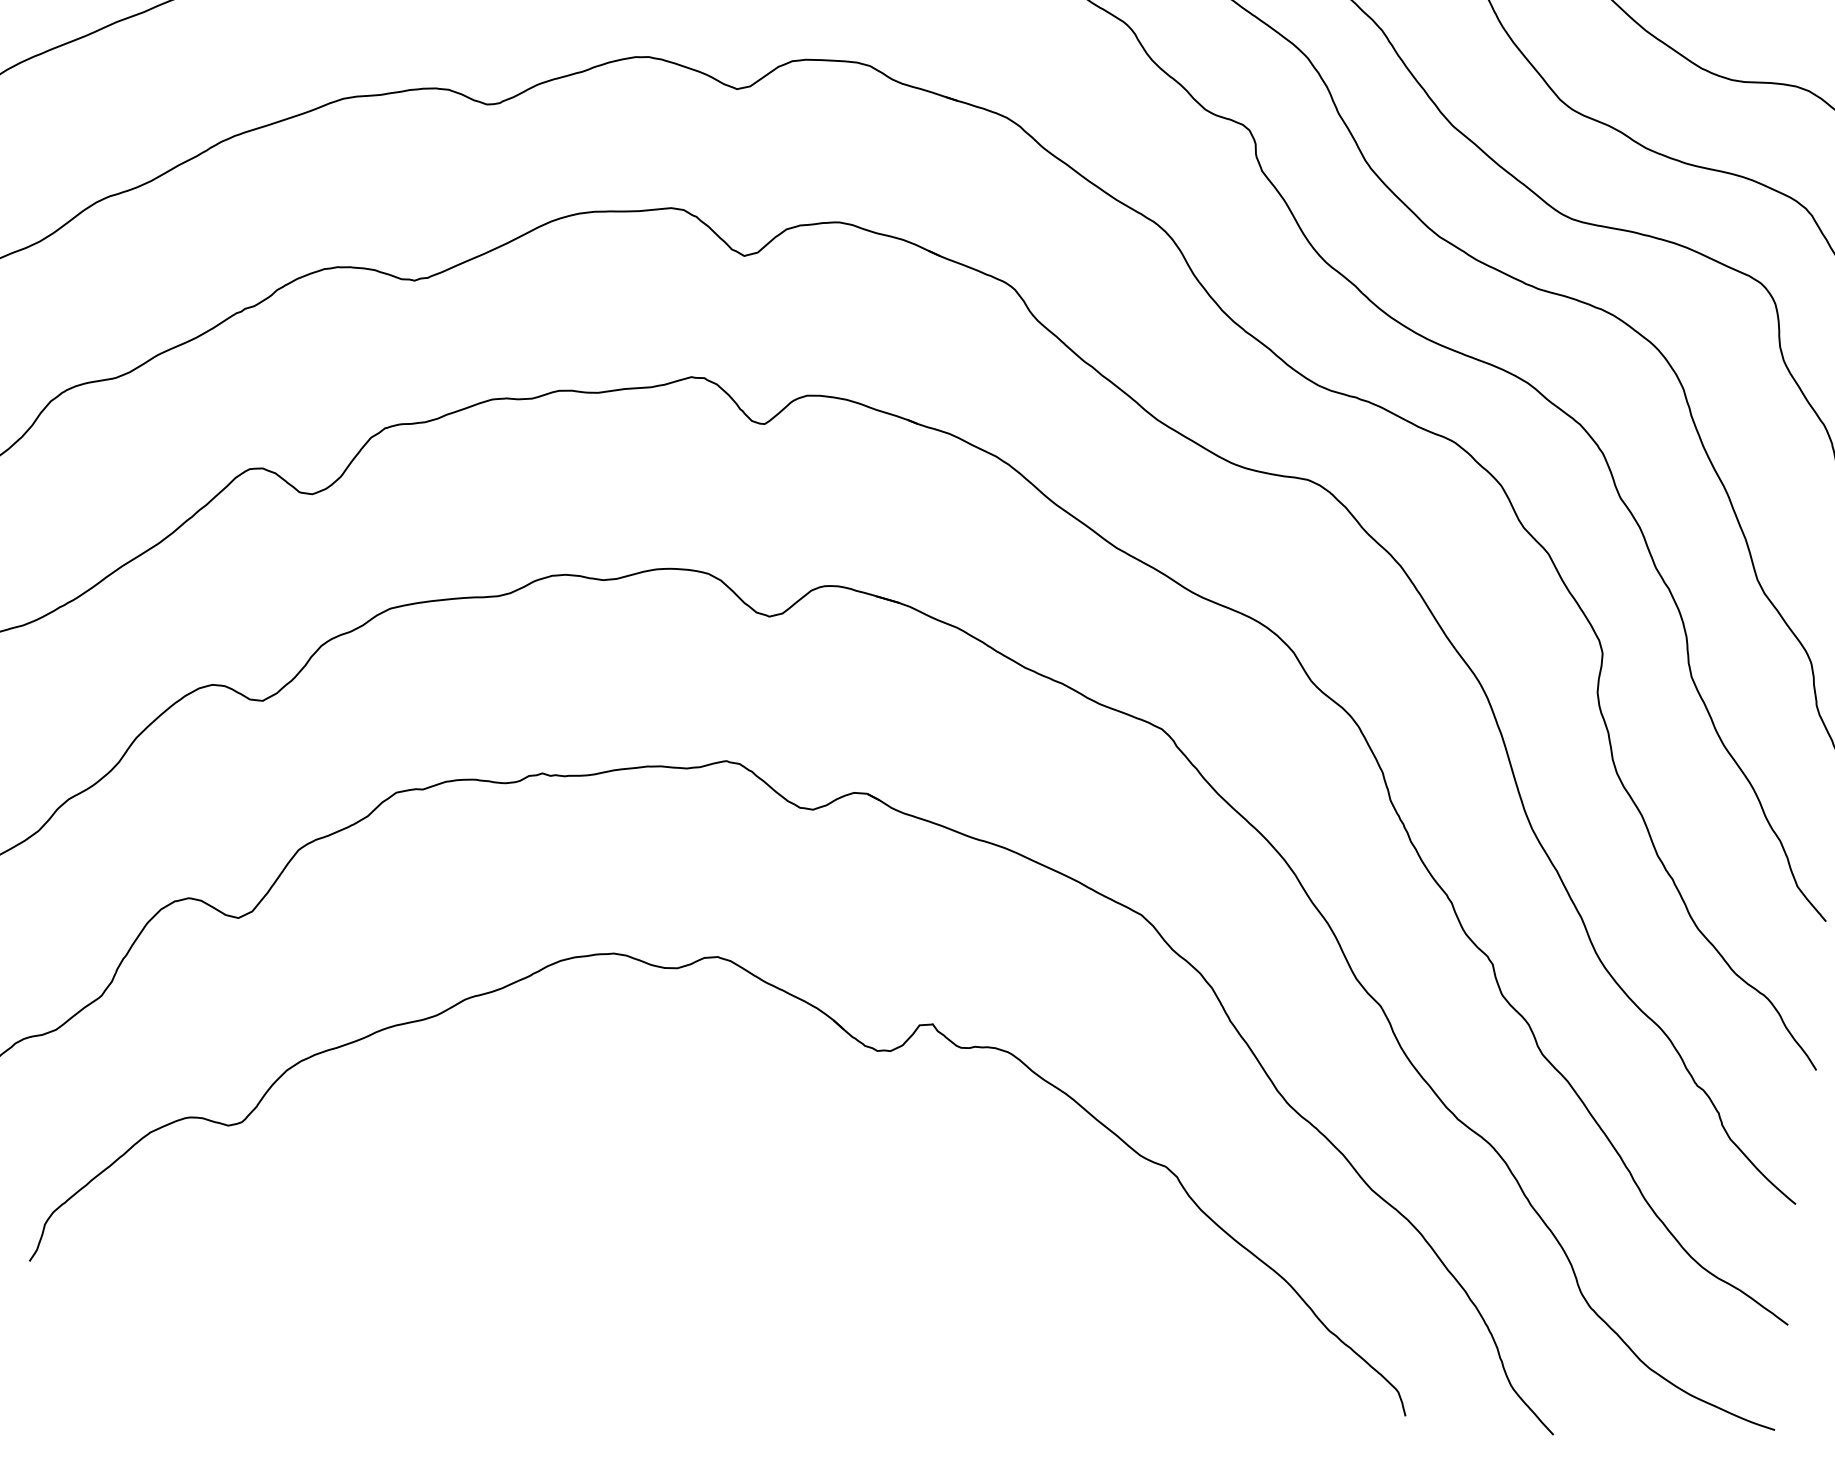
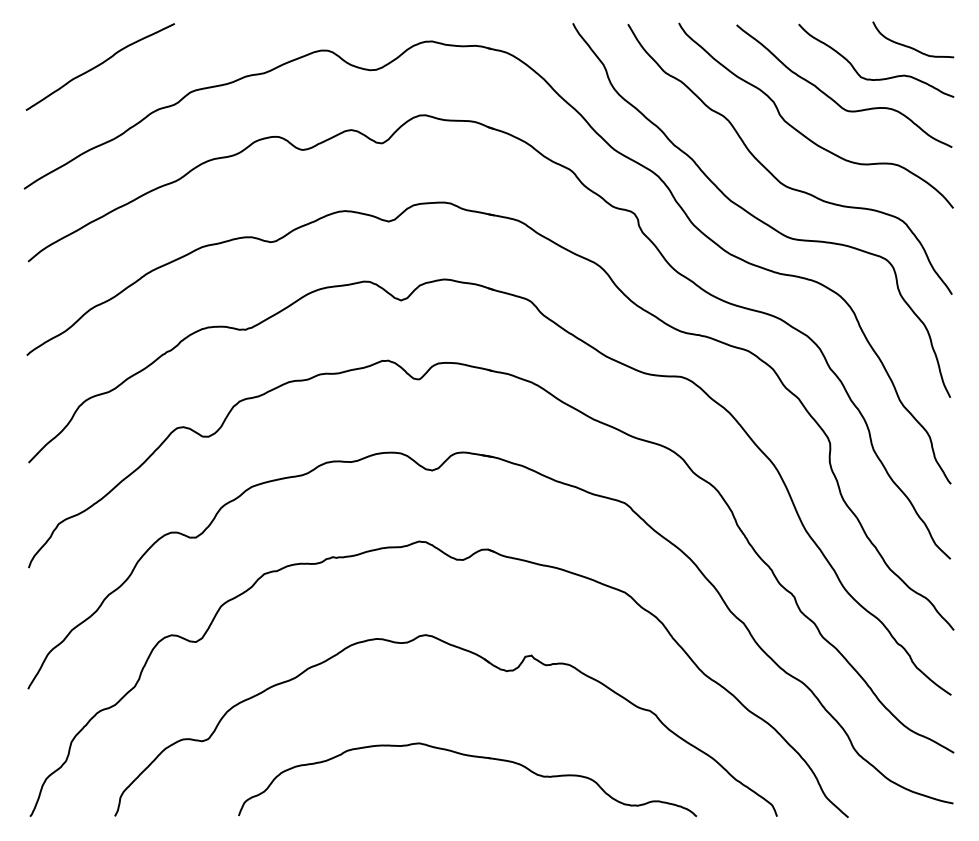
part: (788, 1222) -> (473, 757), added

